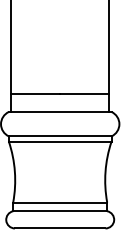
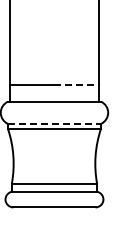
line: (85, 94) -> (77, 85), solid -> dashed
line: (60, 135) -> (54, 123), solid -> dashed

